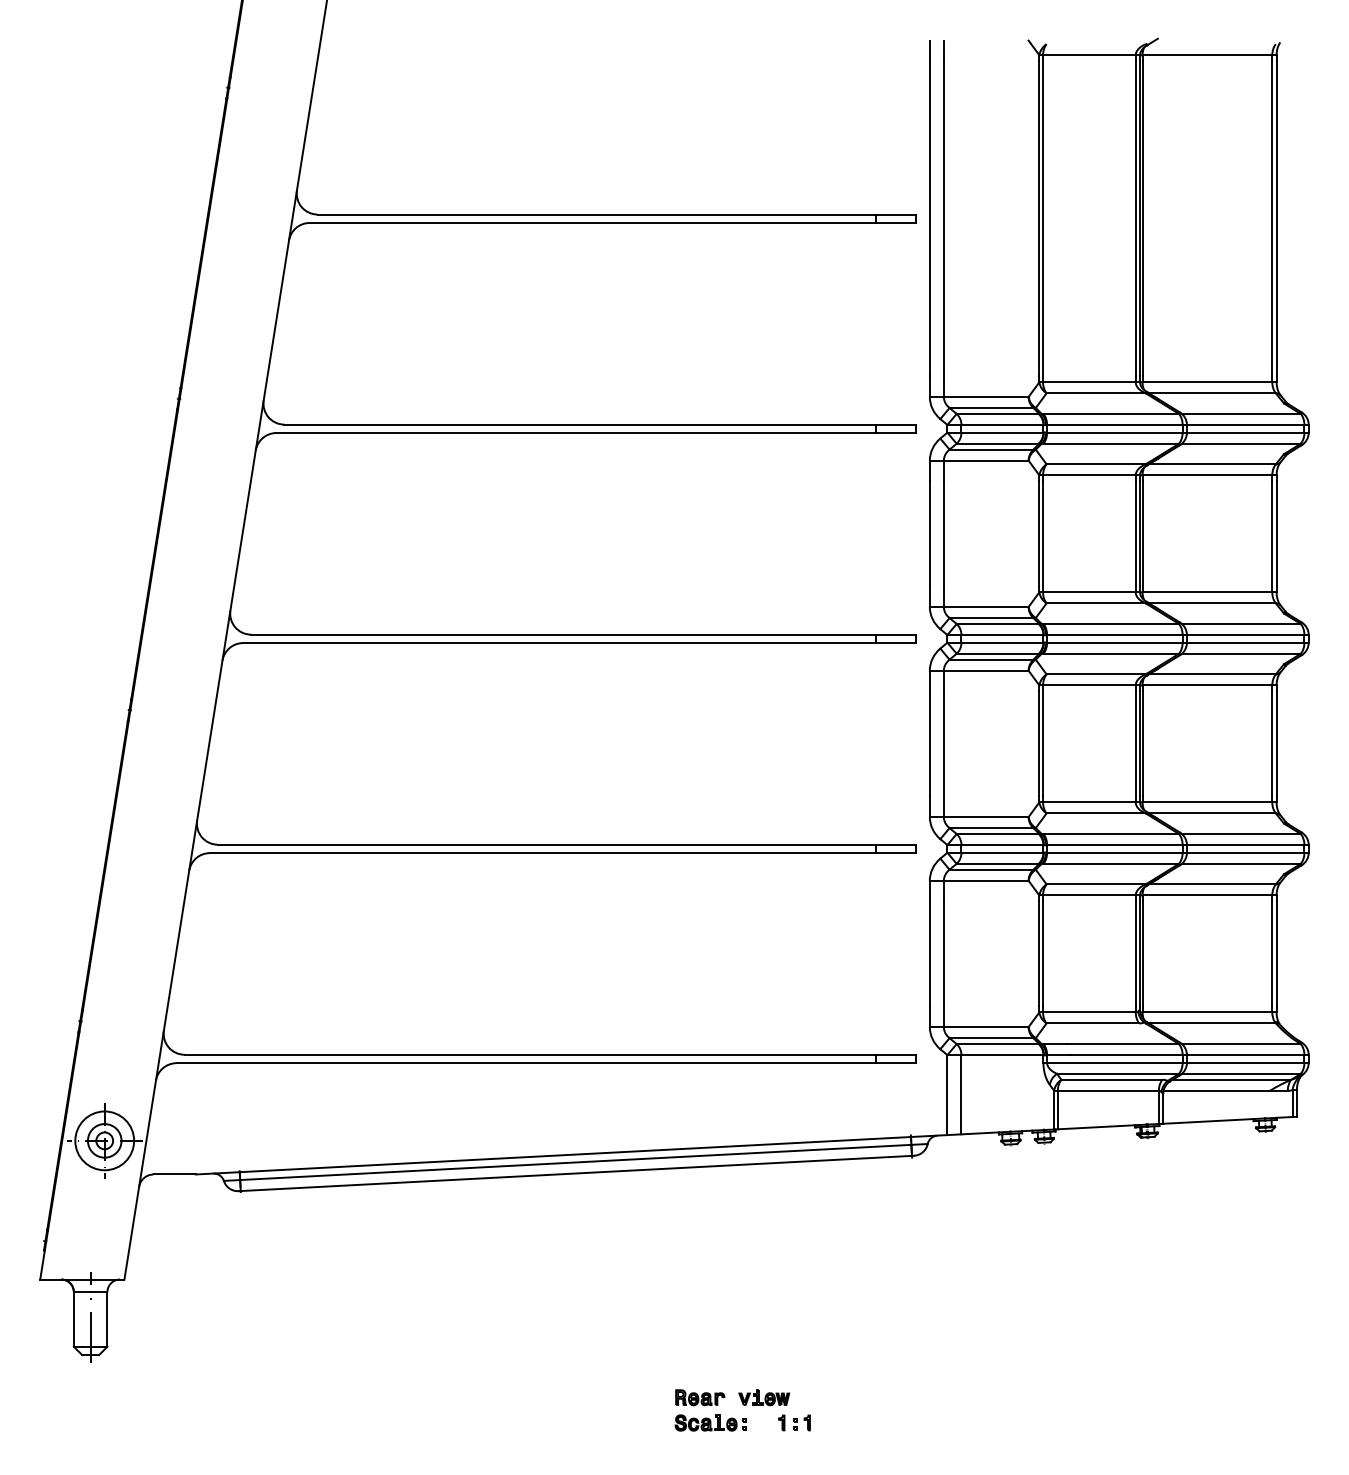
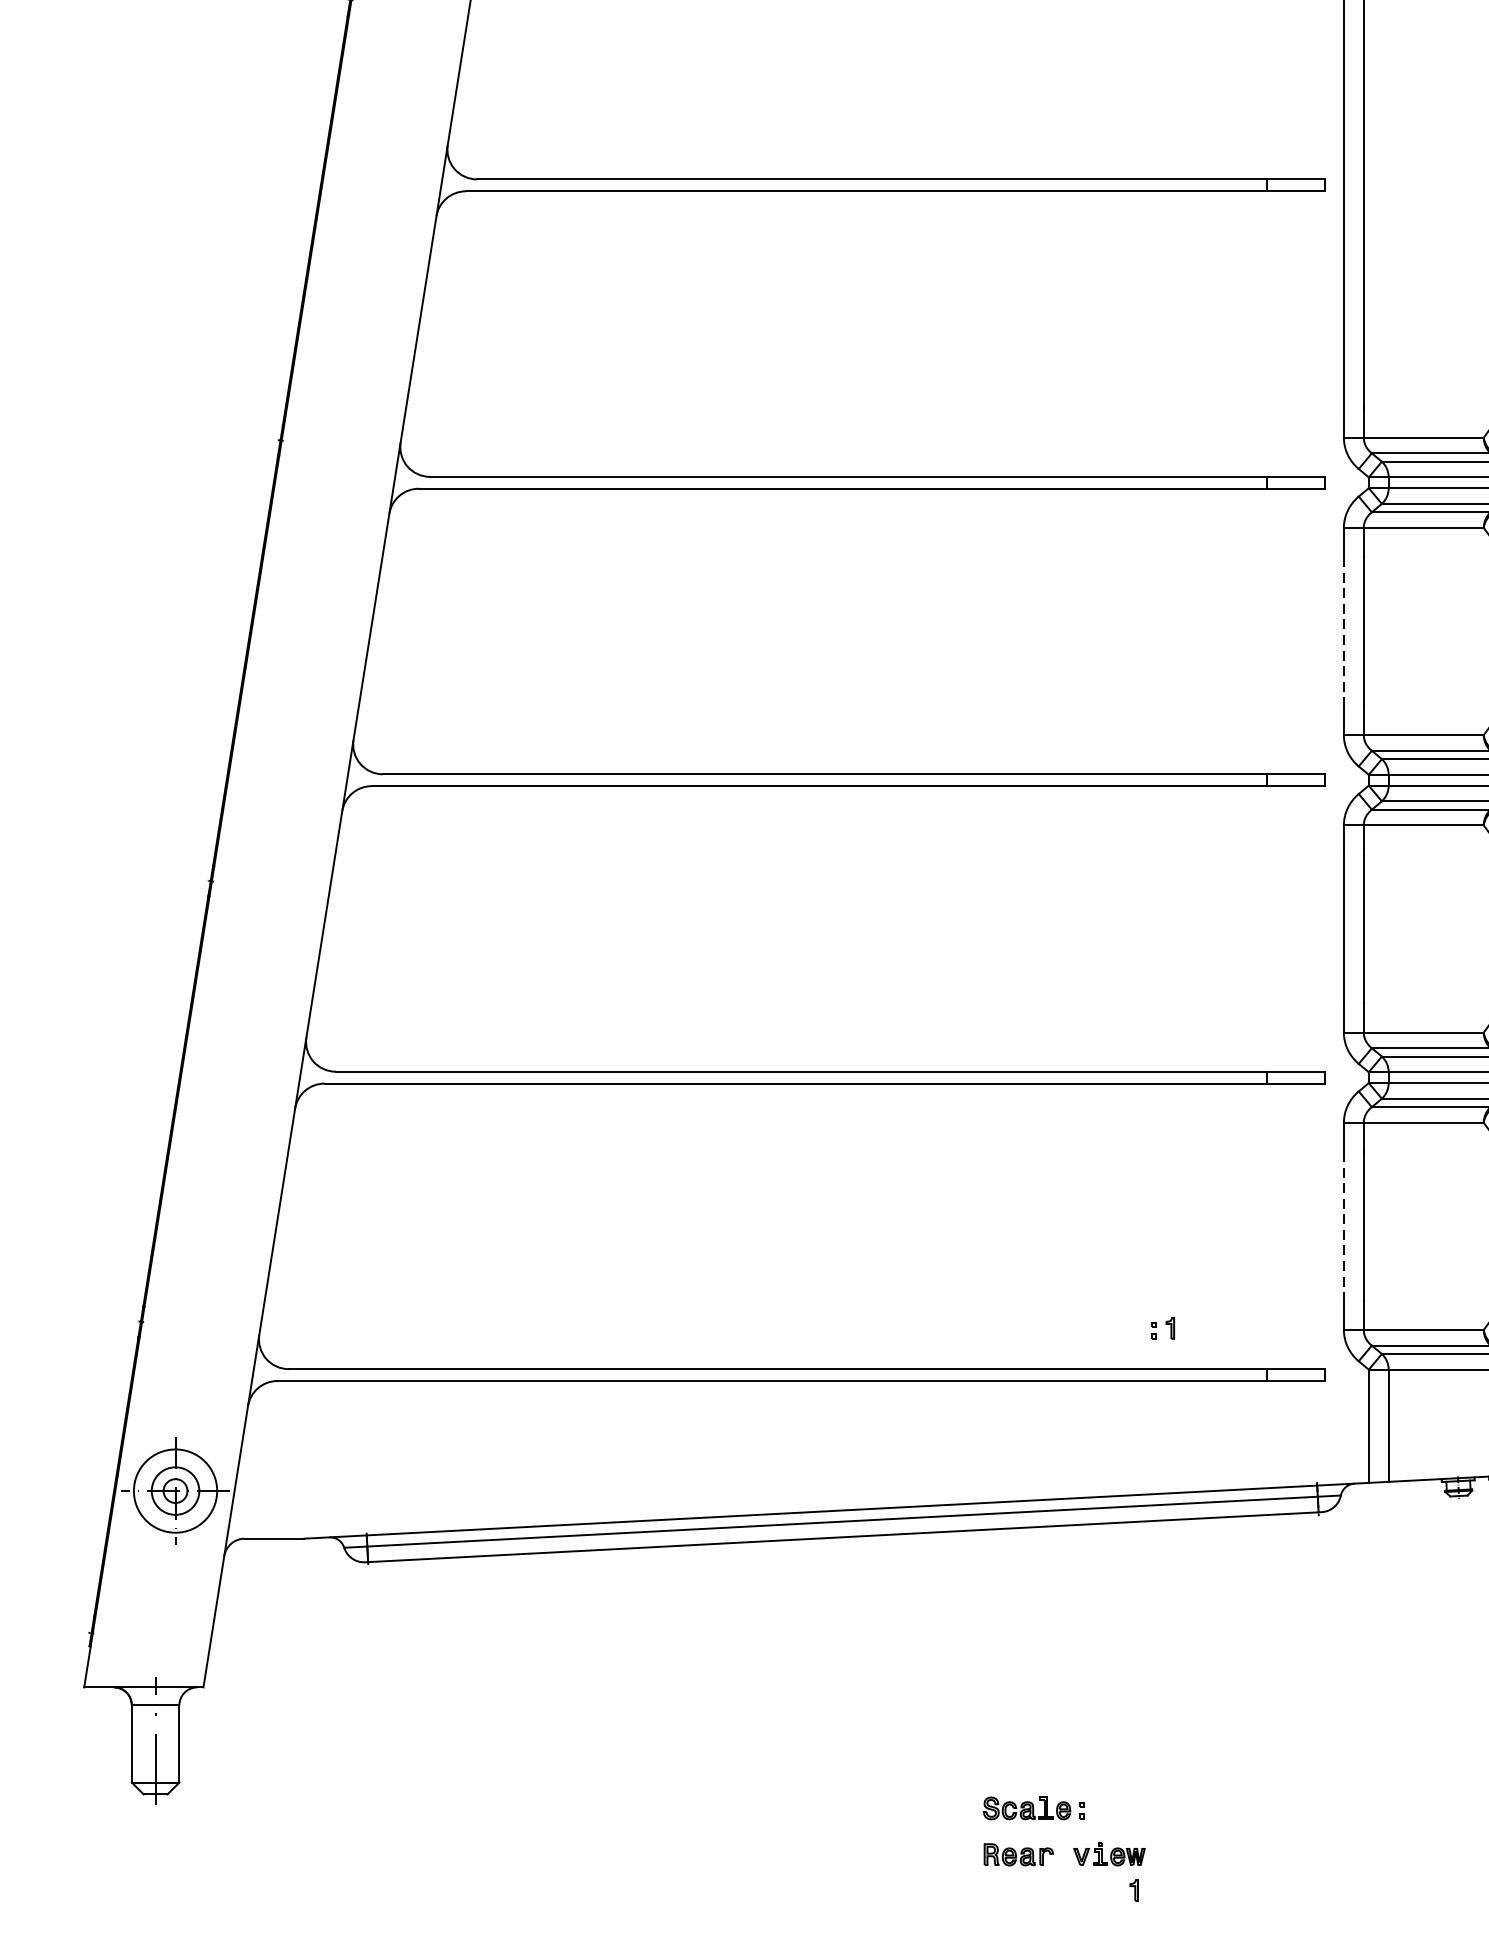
line: (929, 533) -> (1343, 631), solid -> dashed
line: (929, 953) -> (1343, 1225), solid -> dashed
part: (710, 1422) -> (1033, 1807), moved
part: (801, 1422) -> (1162, 1327), moved

